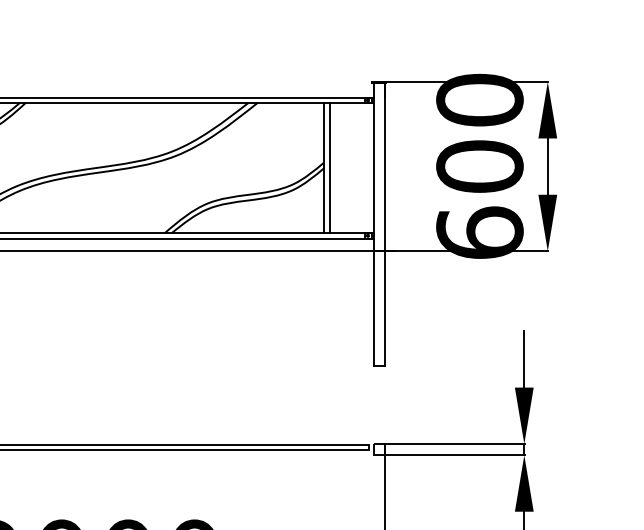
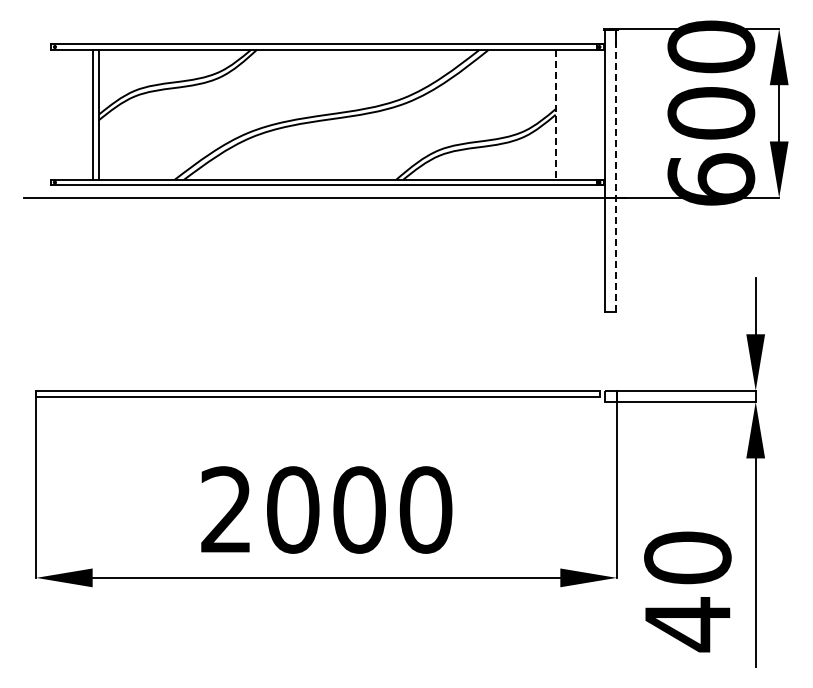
line: (324, 167) -> (555, 114), solid -> dashed
line: (330, 167) -> (561, 114), removed
line: (385, 224) -> (616, 171), solid -> dashed

